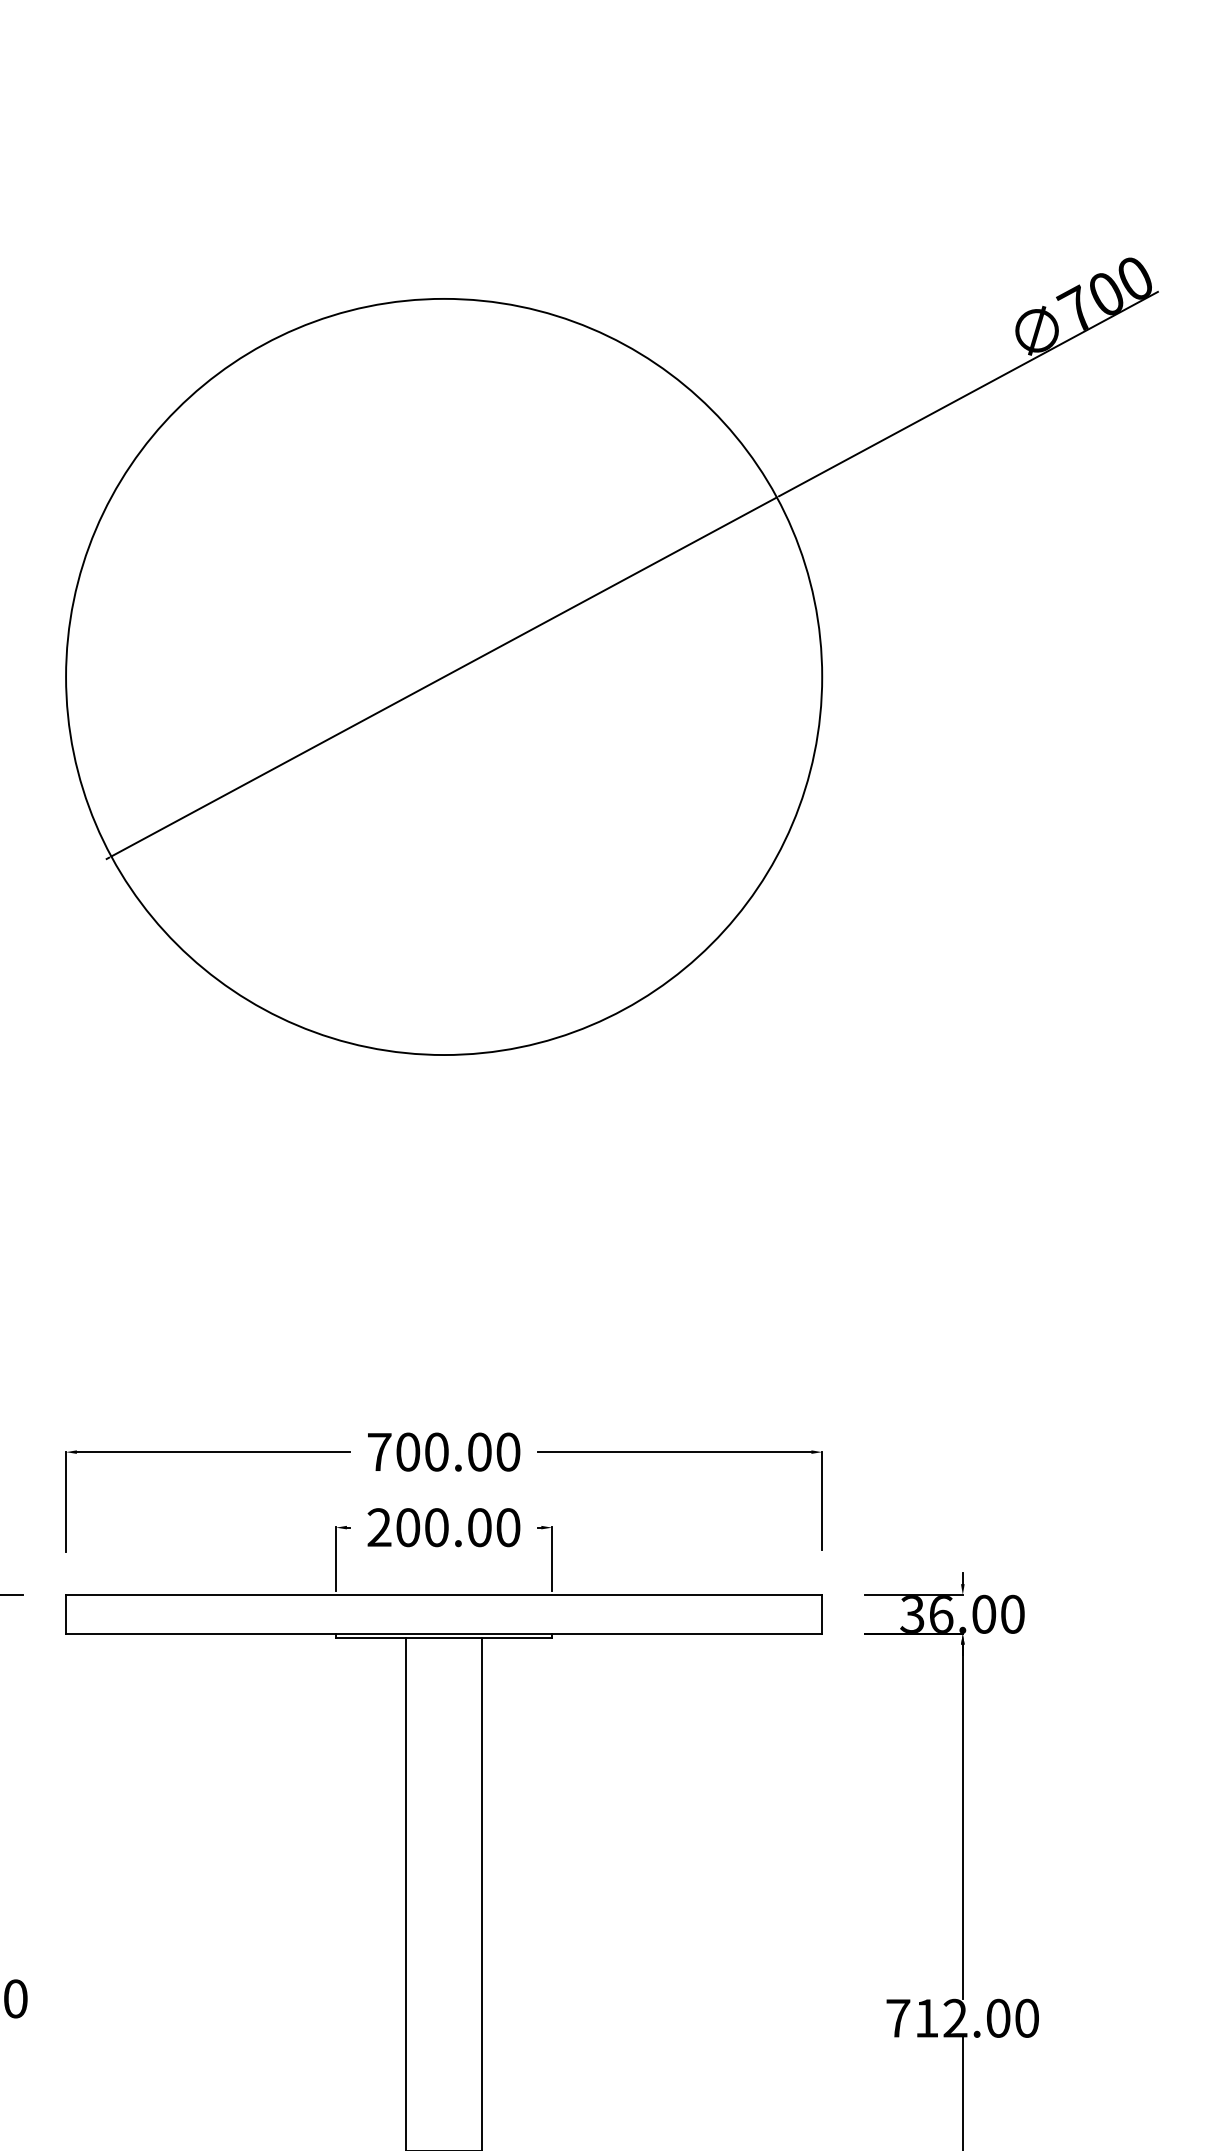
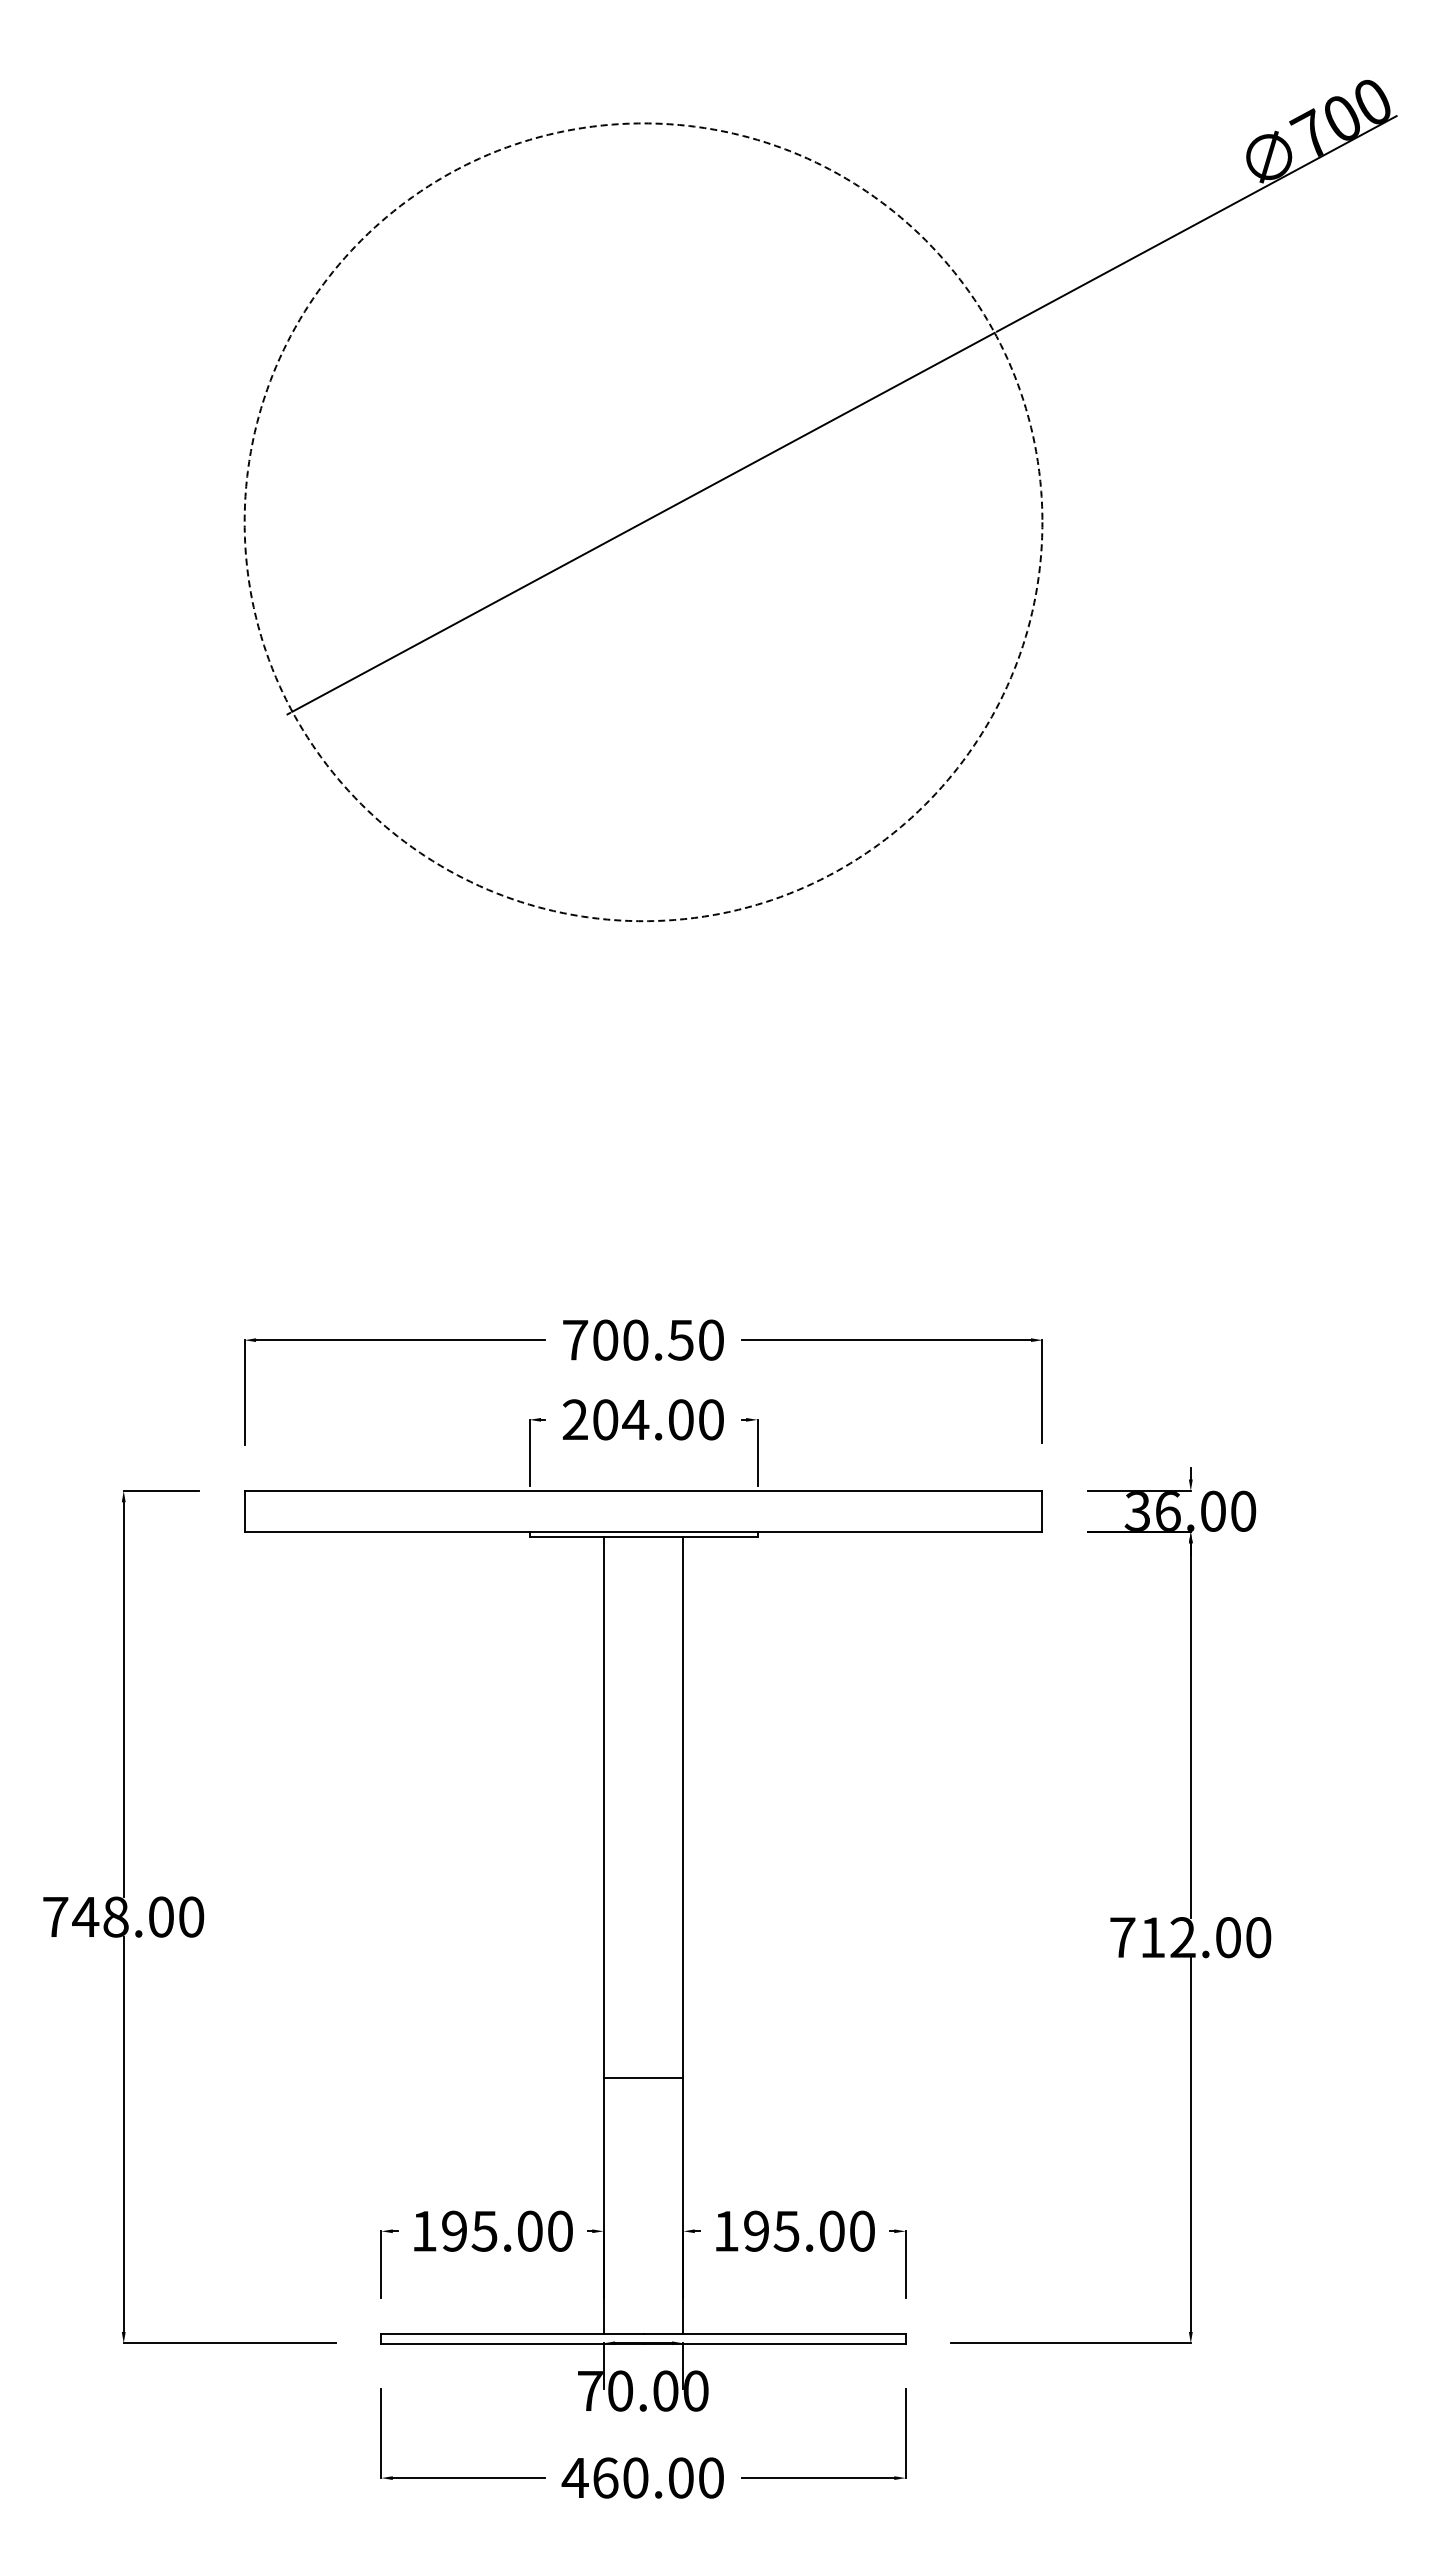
circle: (444, 677) -> (643, 522), solid -> dashed
text: (479, 1451) -> (680, 1339), 700.00 -> 700.50
text: (436, 1527) -> (635, 1419), 200.00 -> 204.00

